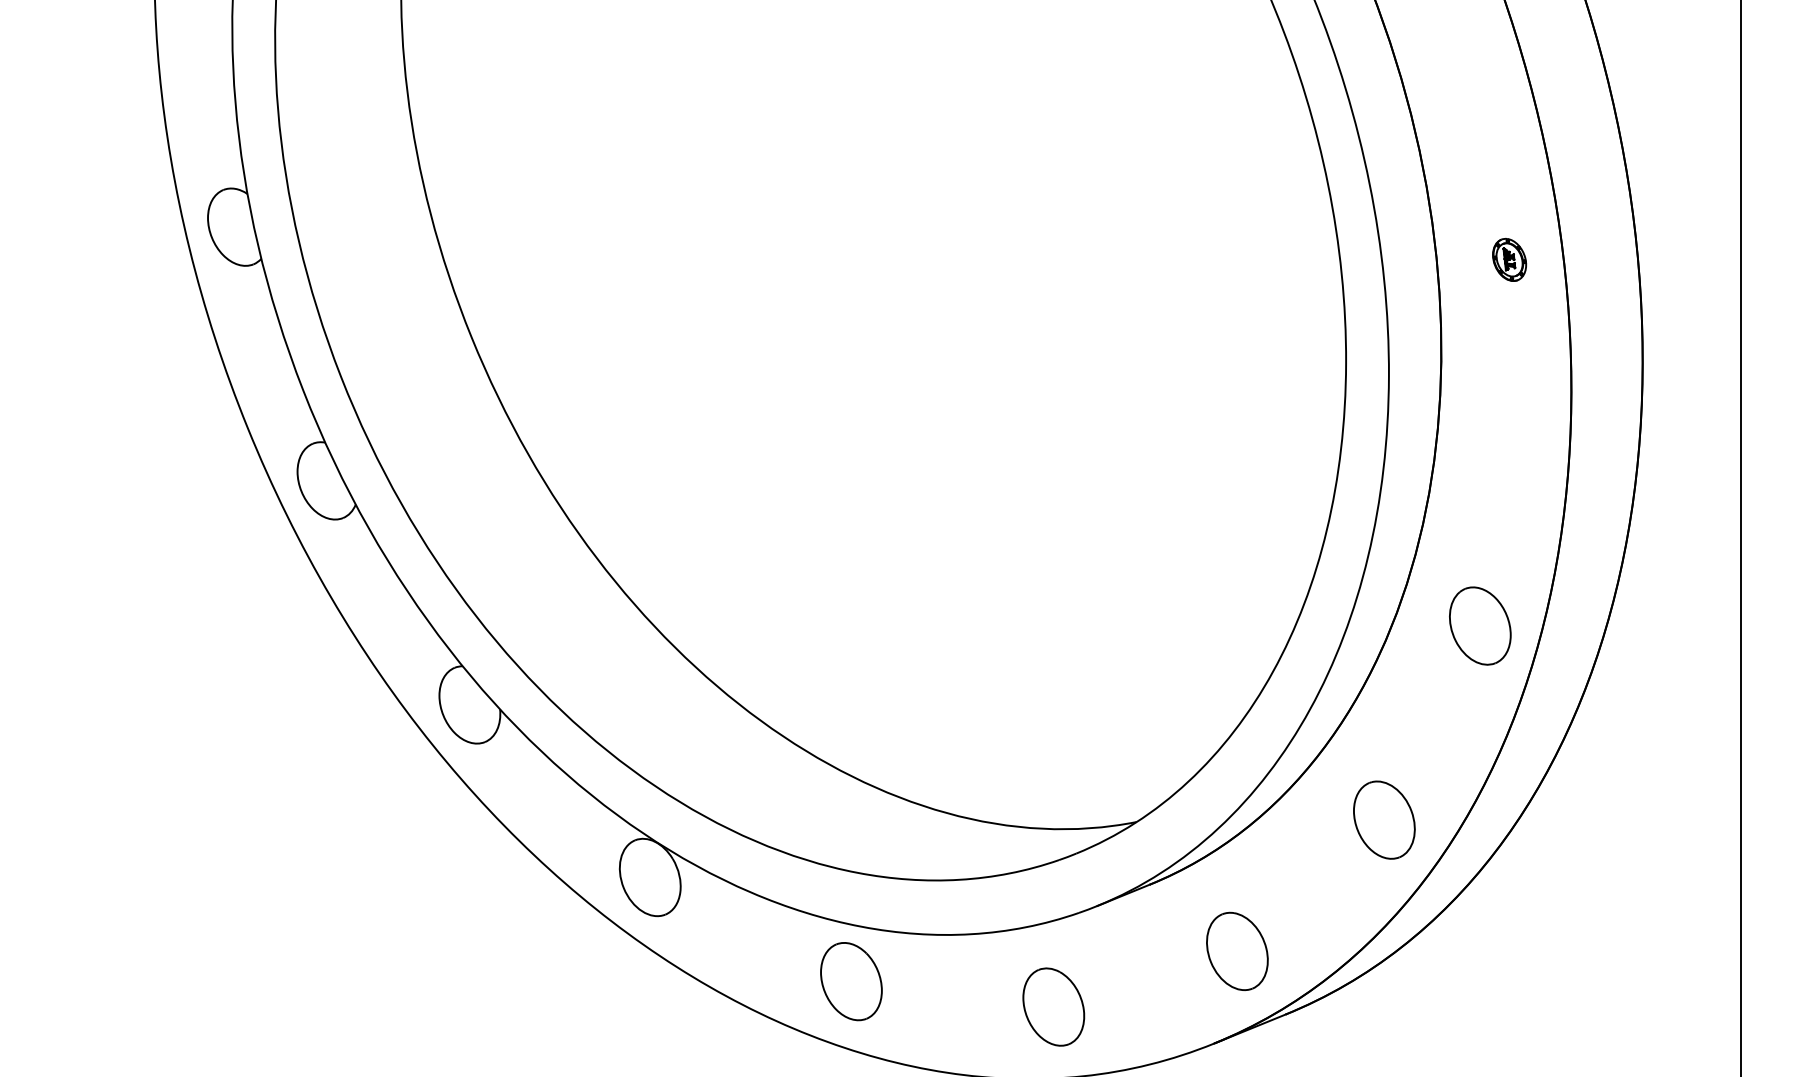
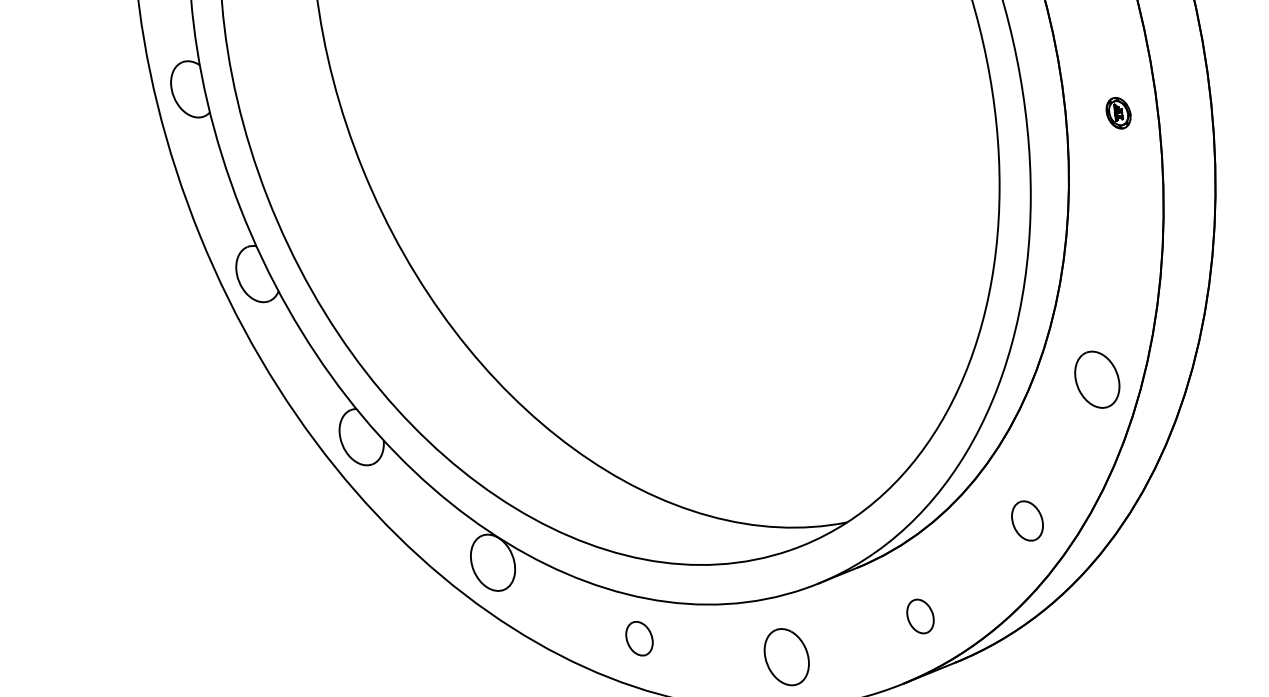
part: (1384, 819) -> (1027, 520), size x0.7
part: (1237, 950) -> (920, 615), size x0.6
part: (851, 981) -> (639, 638), size x0.6

